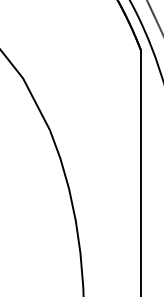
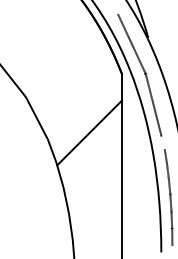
line: (101, 121) -> (89, 132), added

